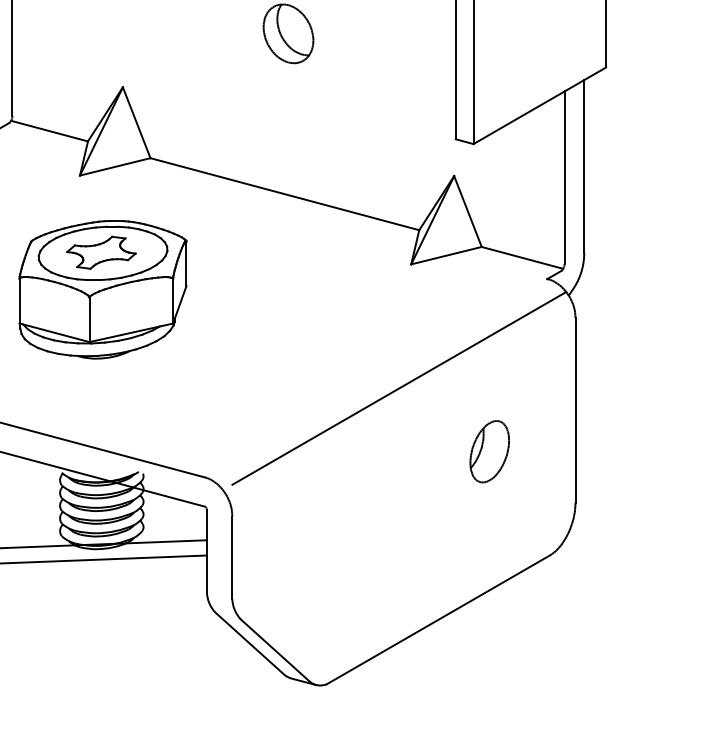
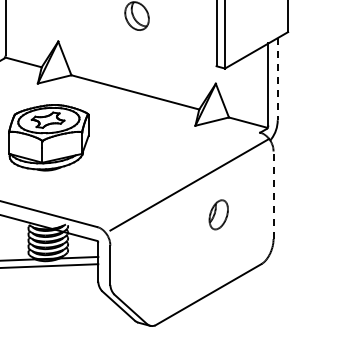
line: (583, 167) -> (277, 79), solid -> dashed
line: (575, 411) -> (273, 195), solid -> dashed
part: (489, 450) -> (218, 214), moved

